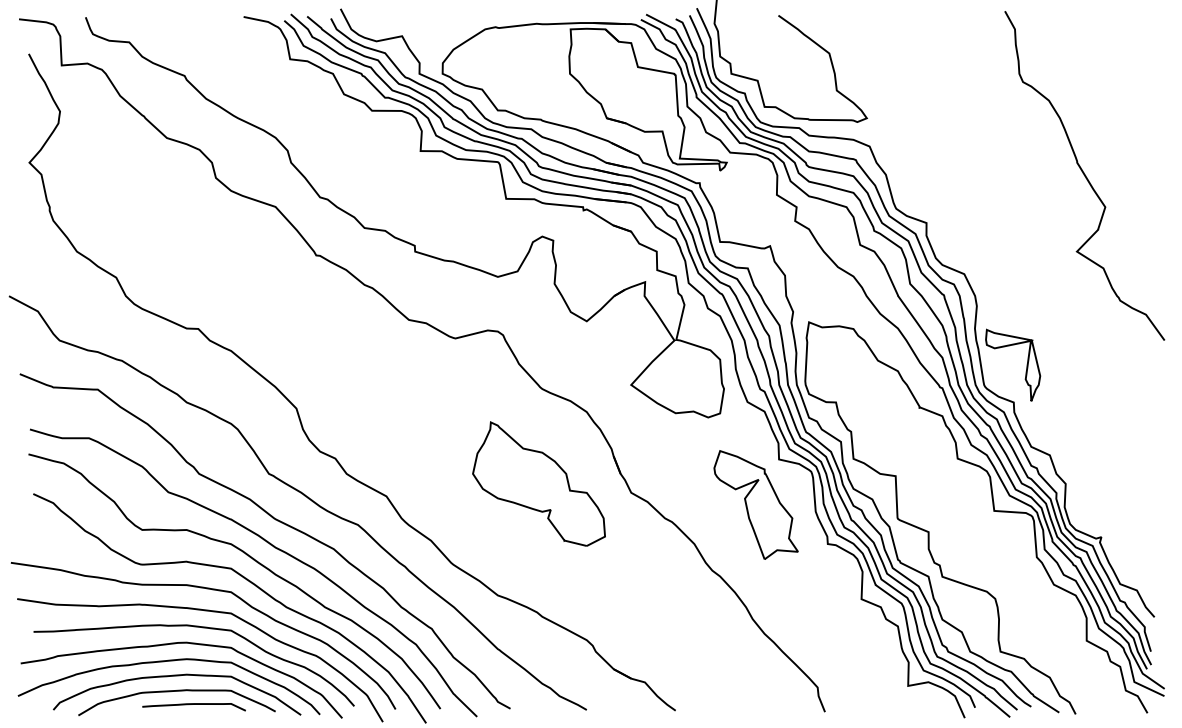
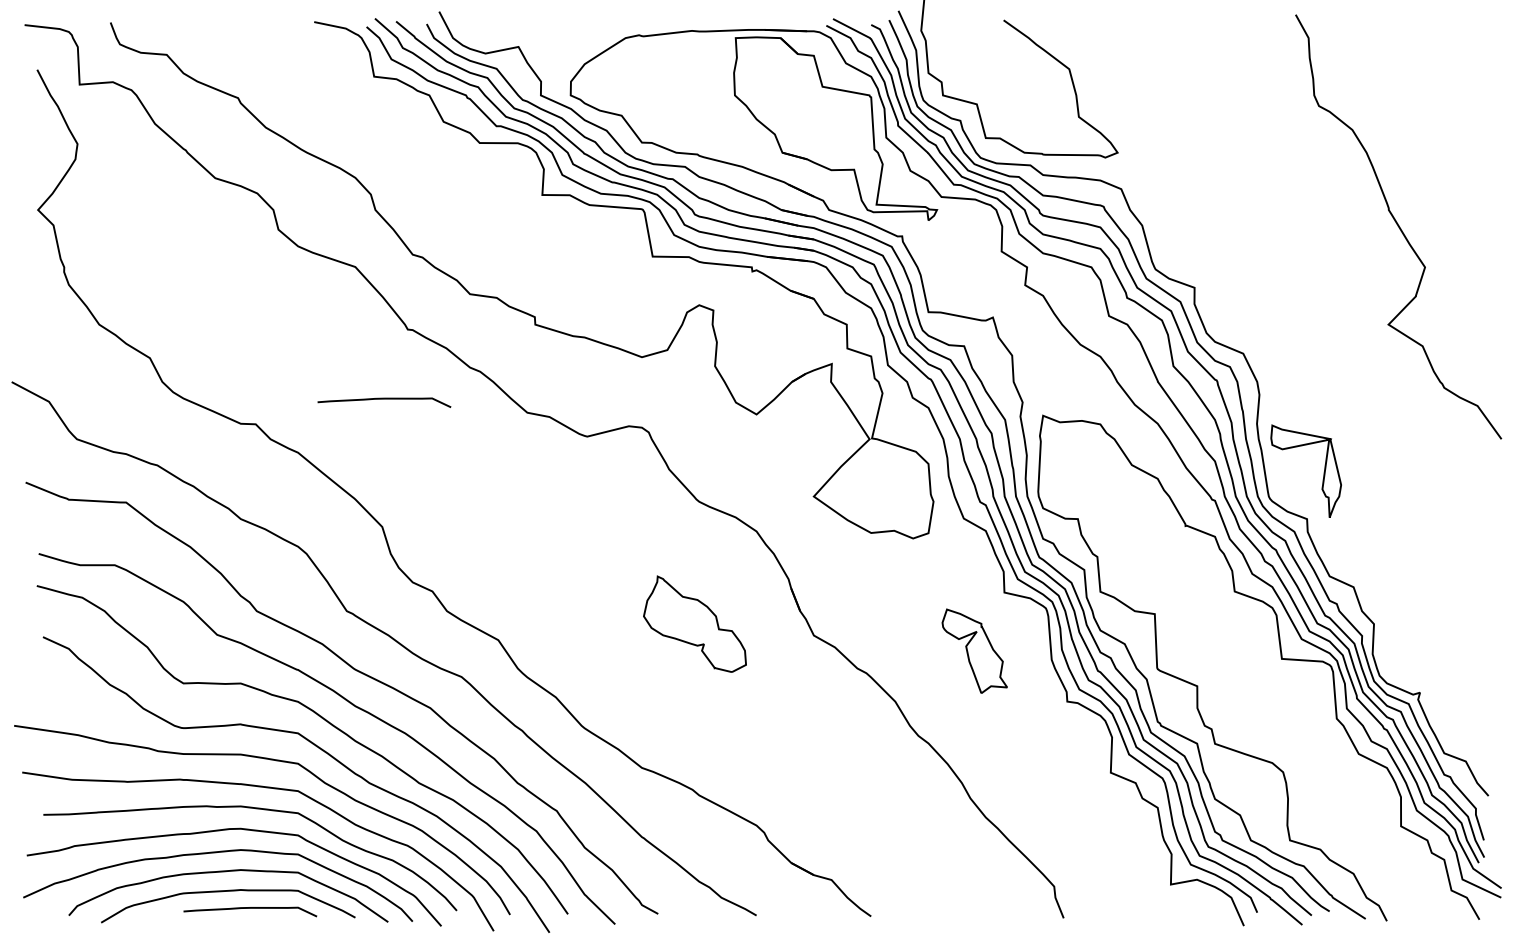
curve: (297, 309) -> (383, 399), added
part: (538, 483) -> (694, 623), size x0.6
part: (755, 504) -> (974, 650), size x0.6

